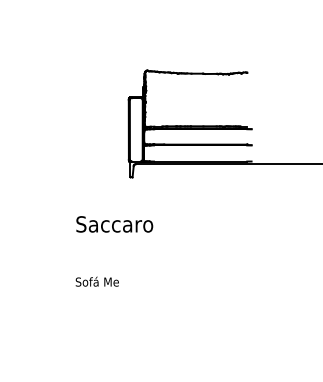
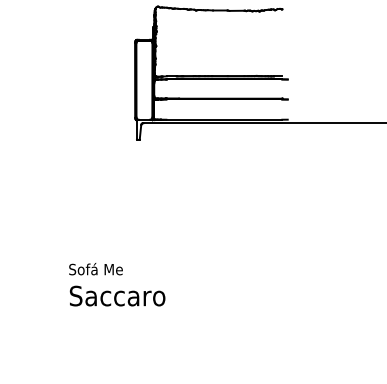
text: (114, 224) -> (117, 296), moved

